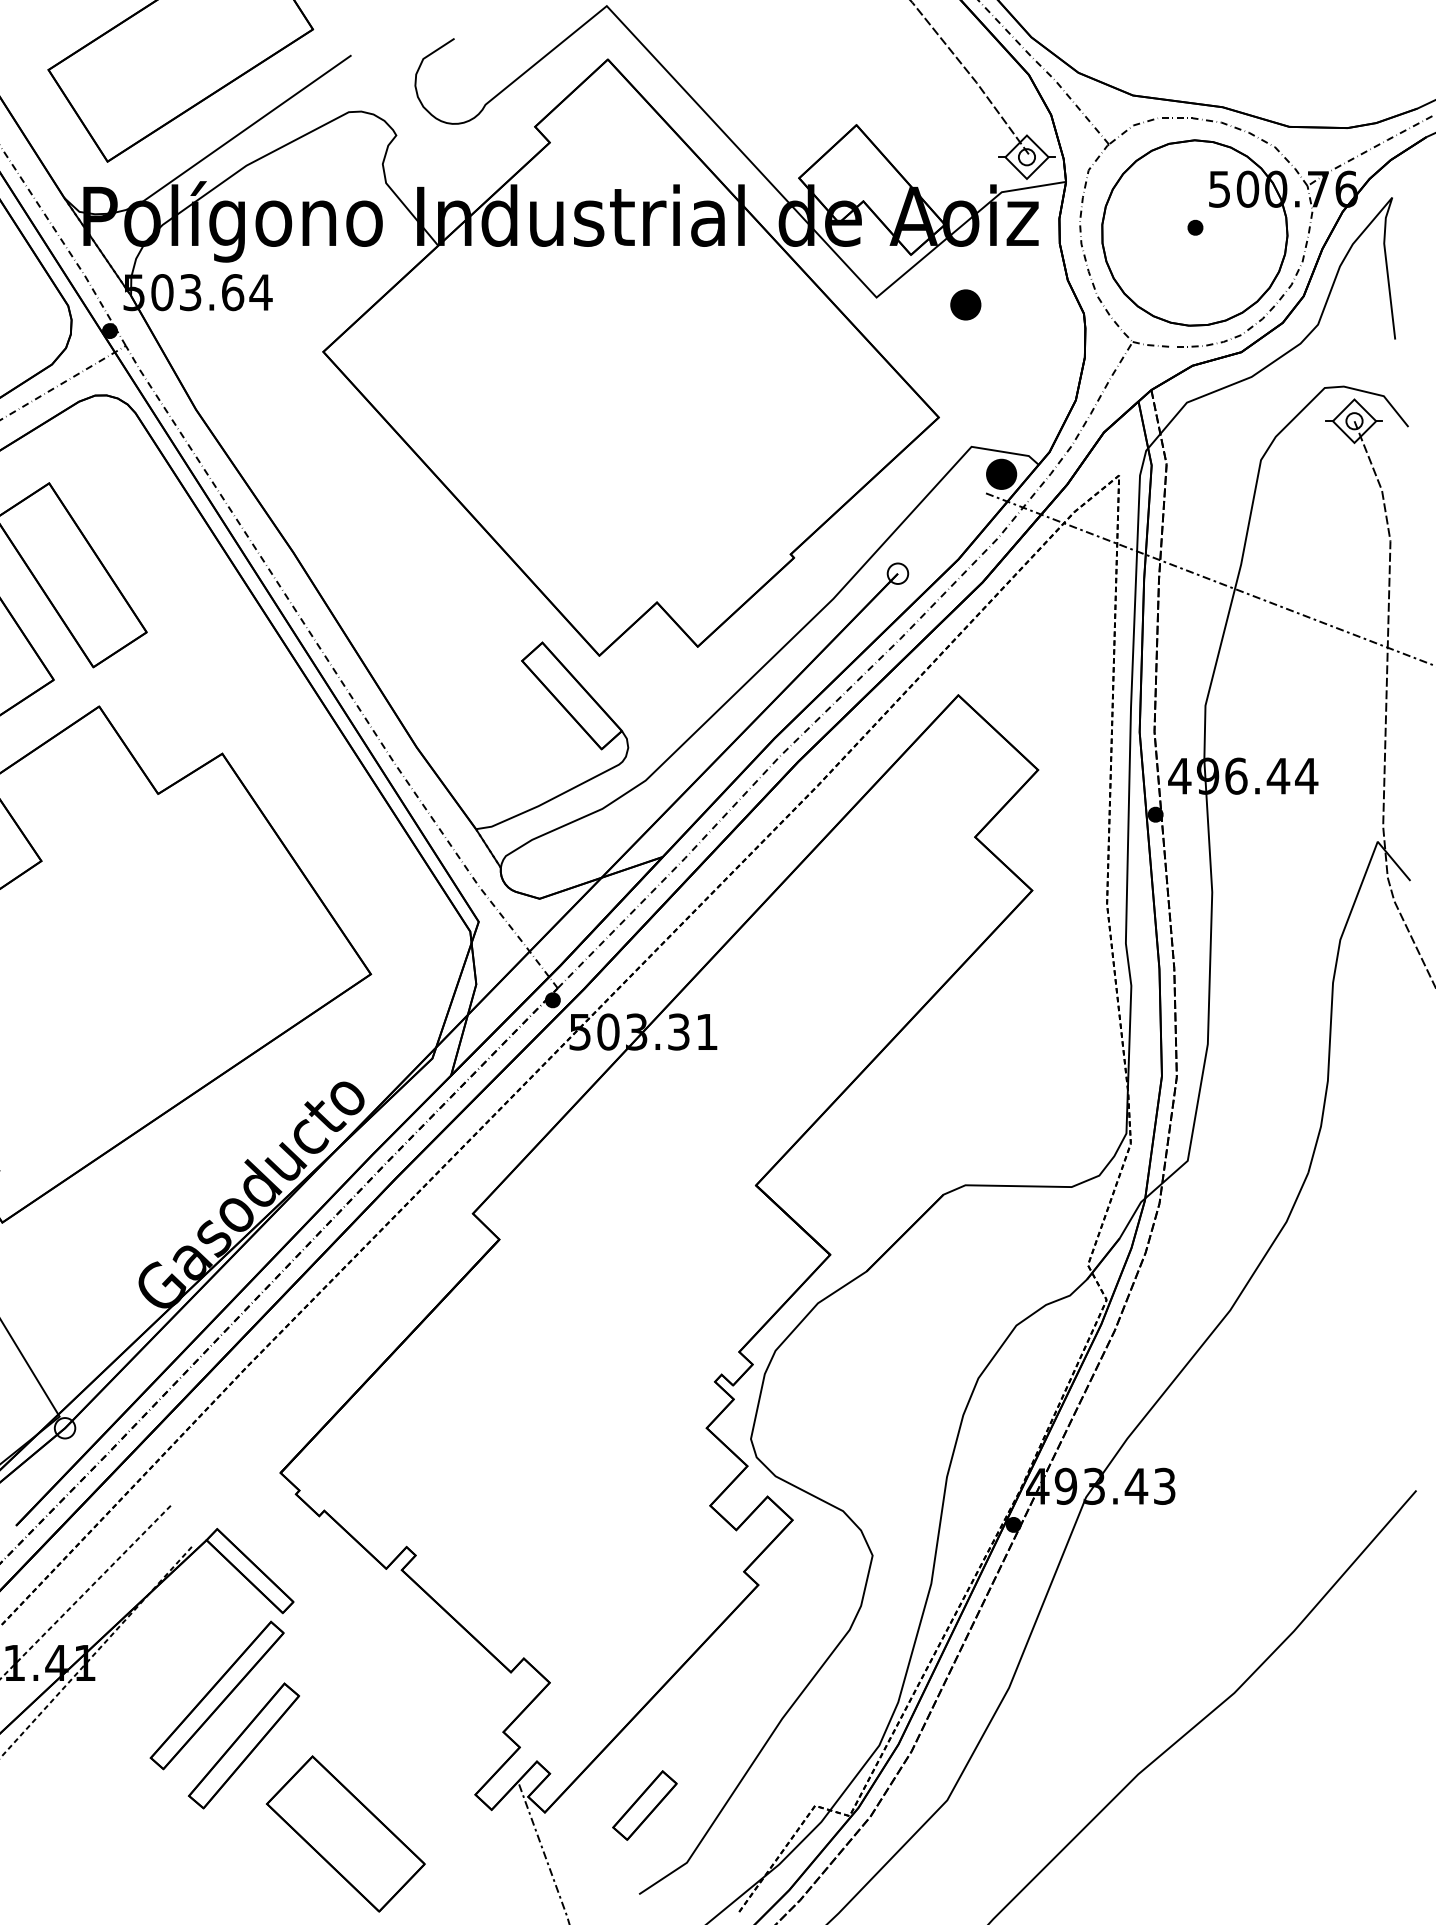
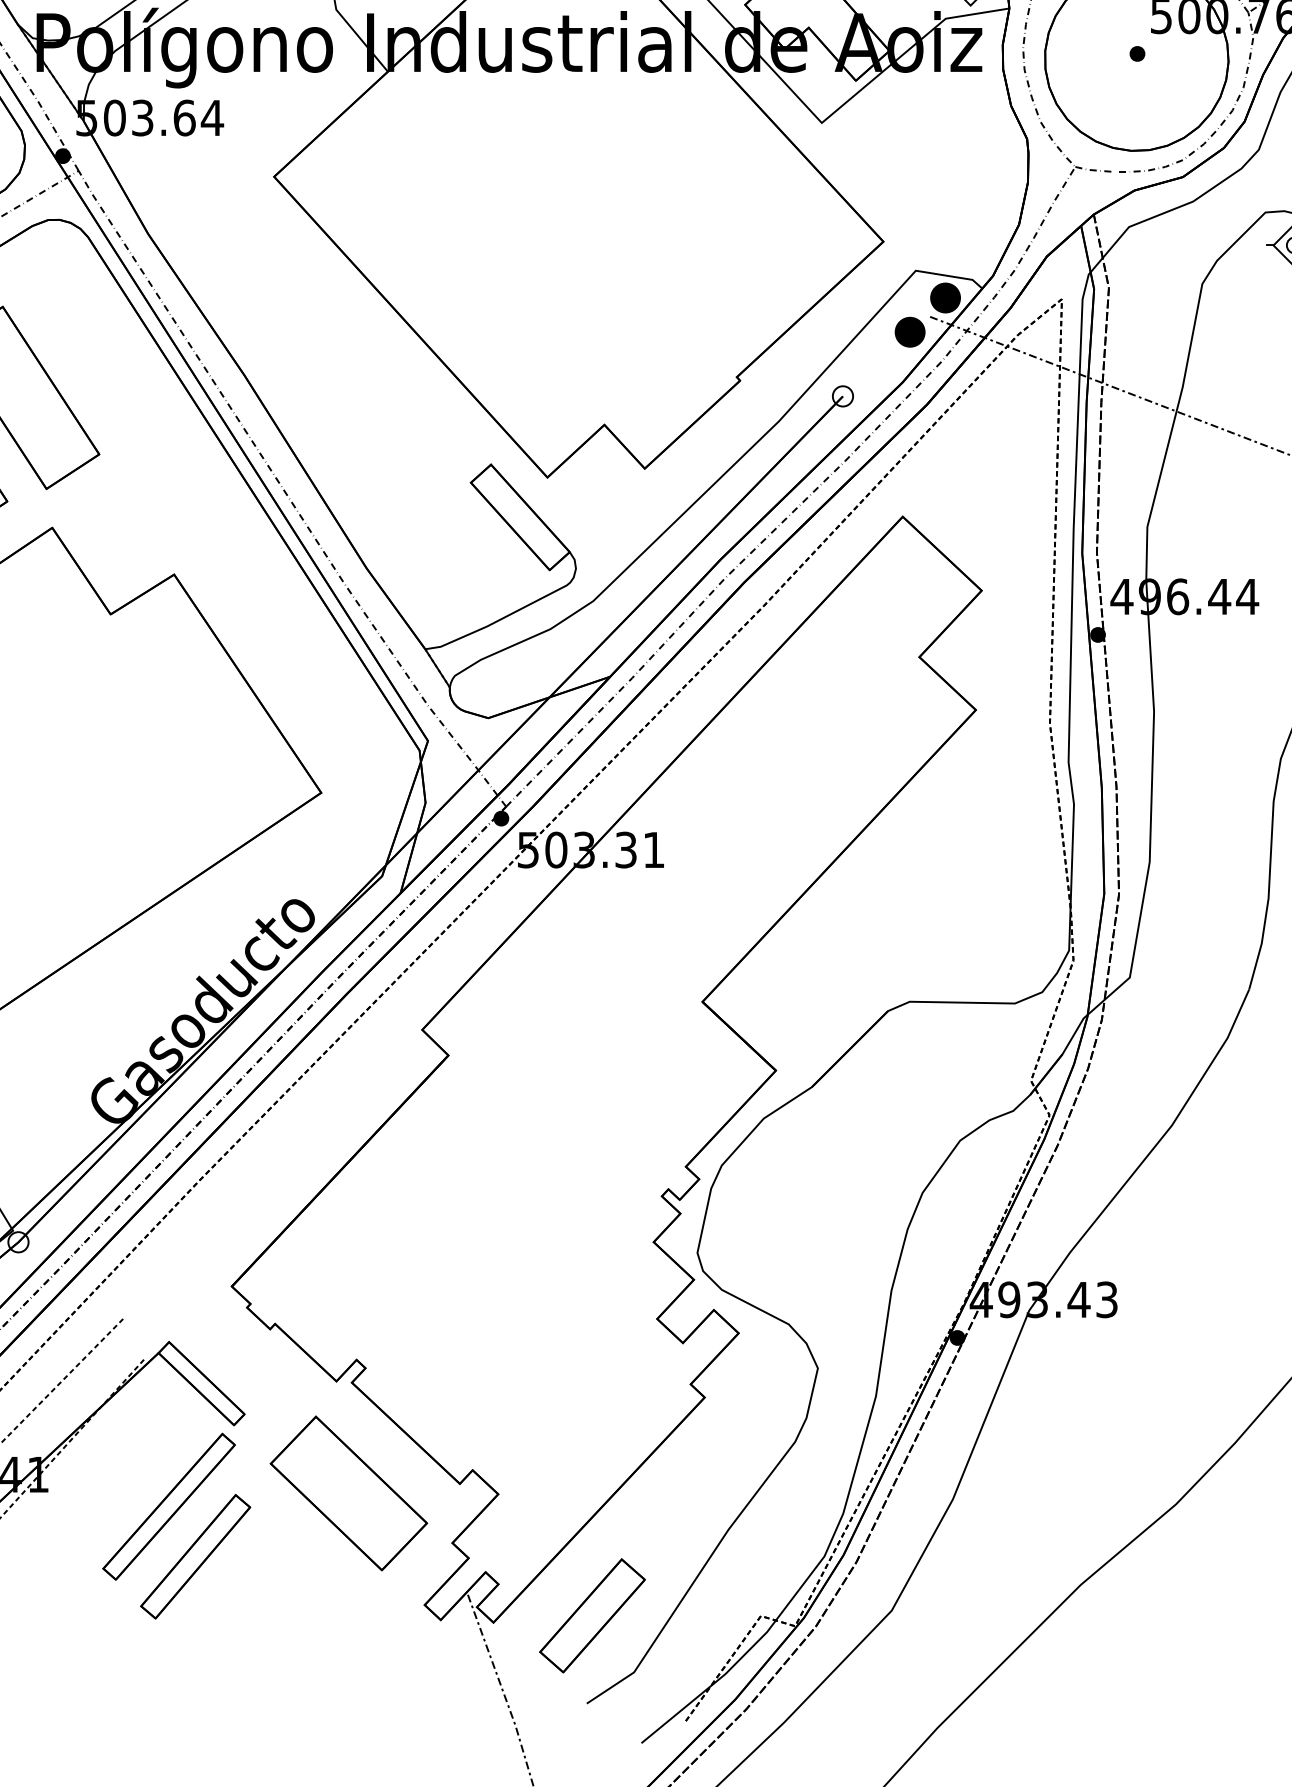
part: (965, 304) -> (909, 331), moved
part: (644, 1805) -> (592, 1615), size x1.67
part: (345, 1833) -> (348, 1492), moved

